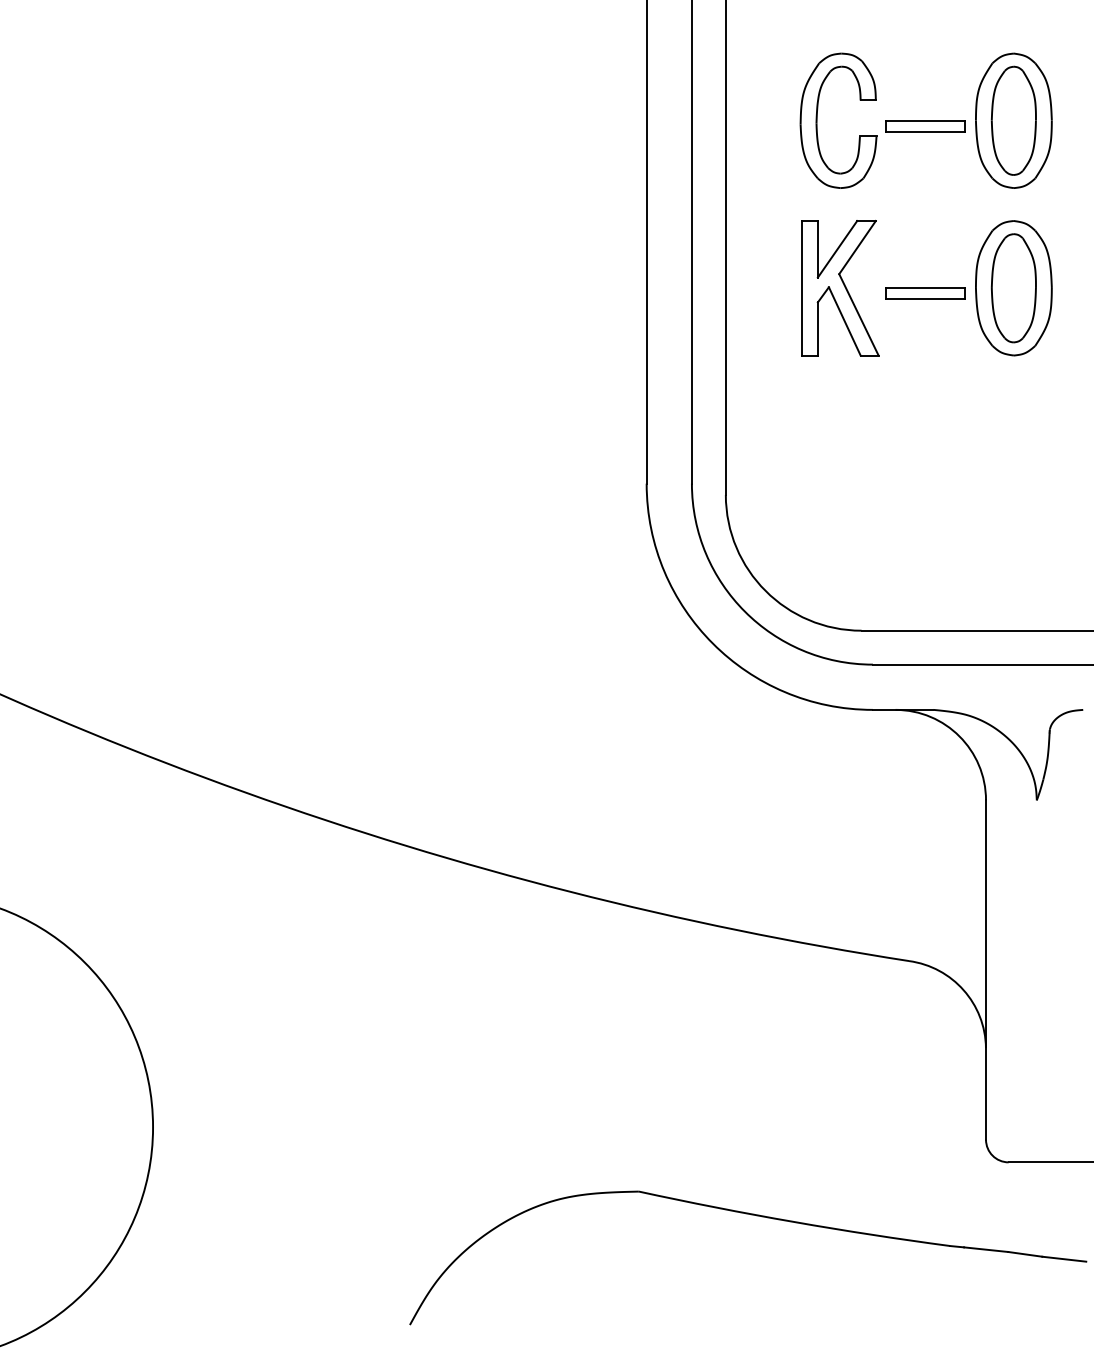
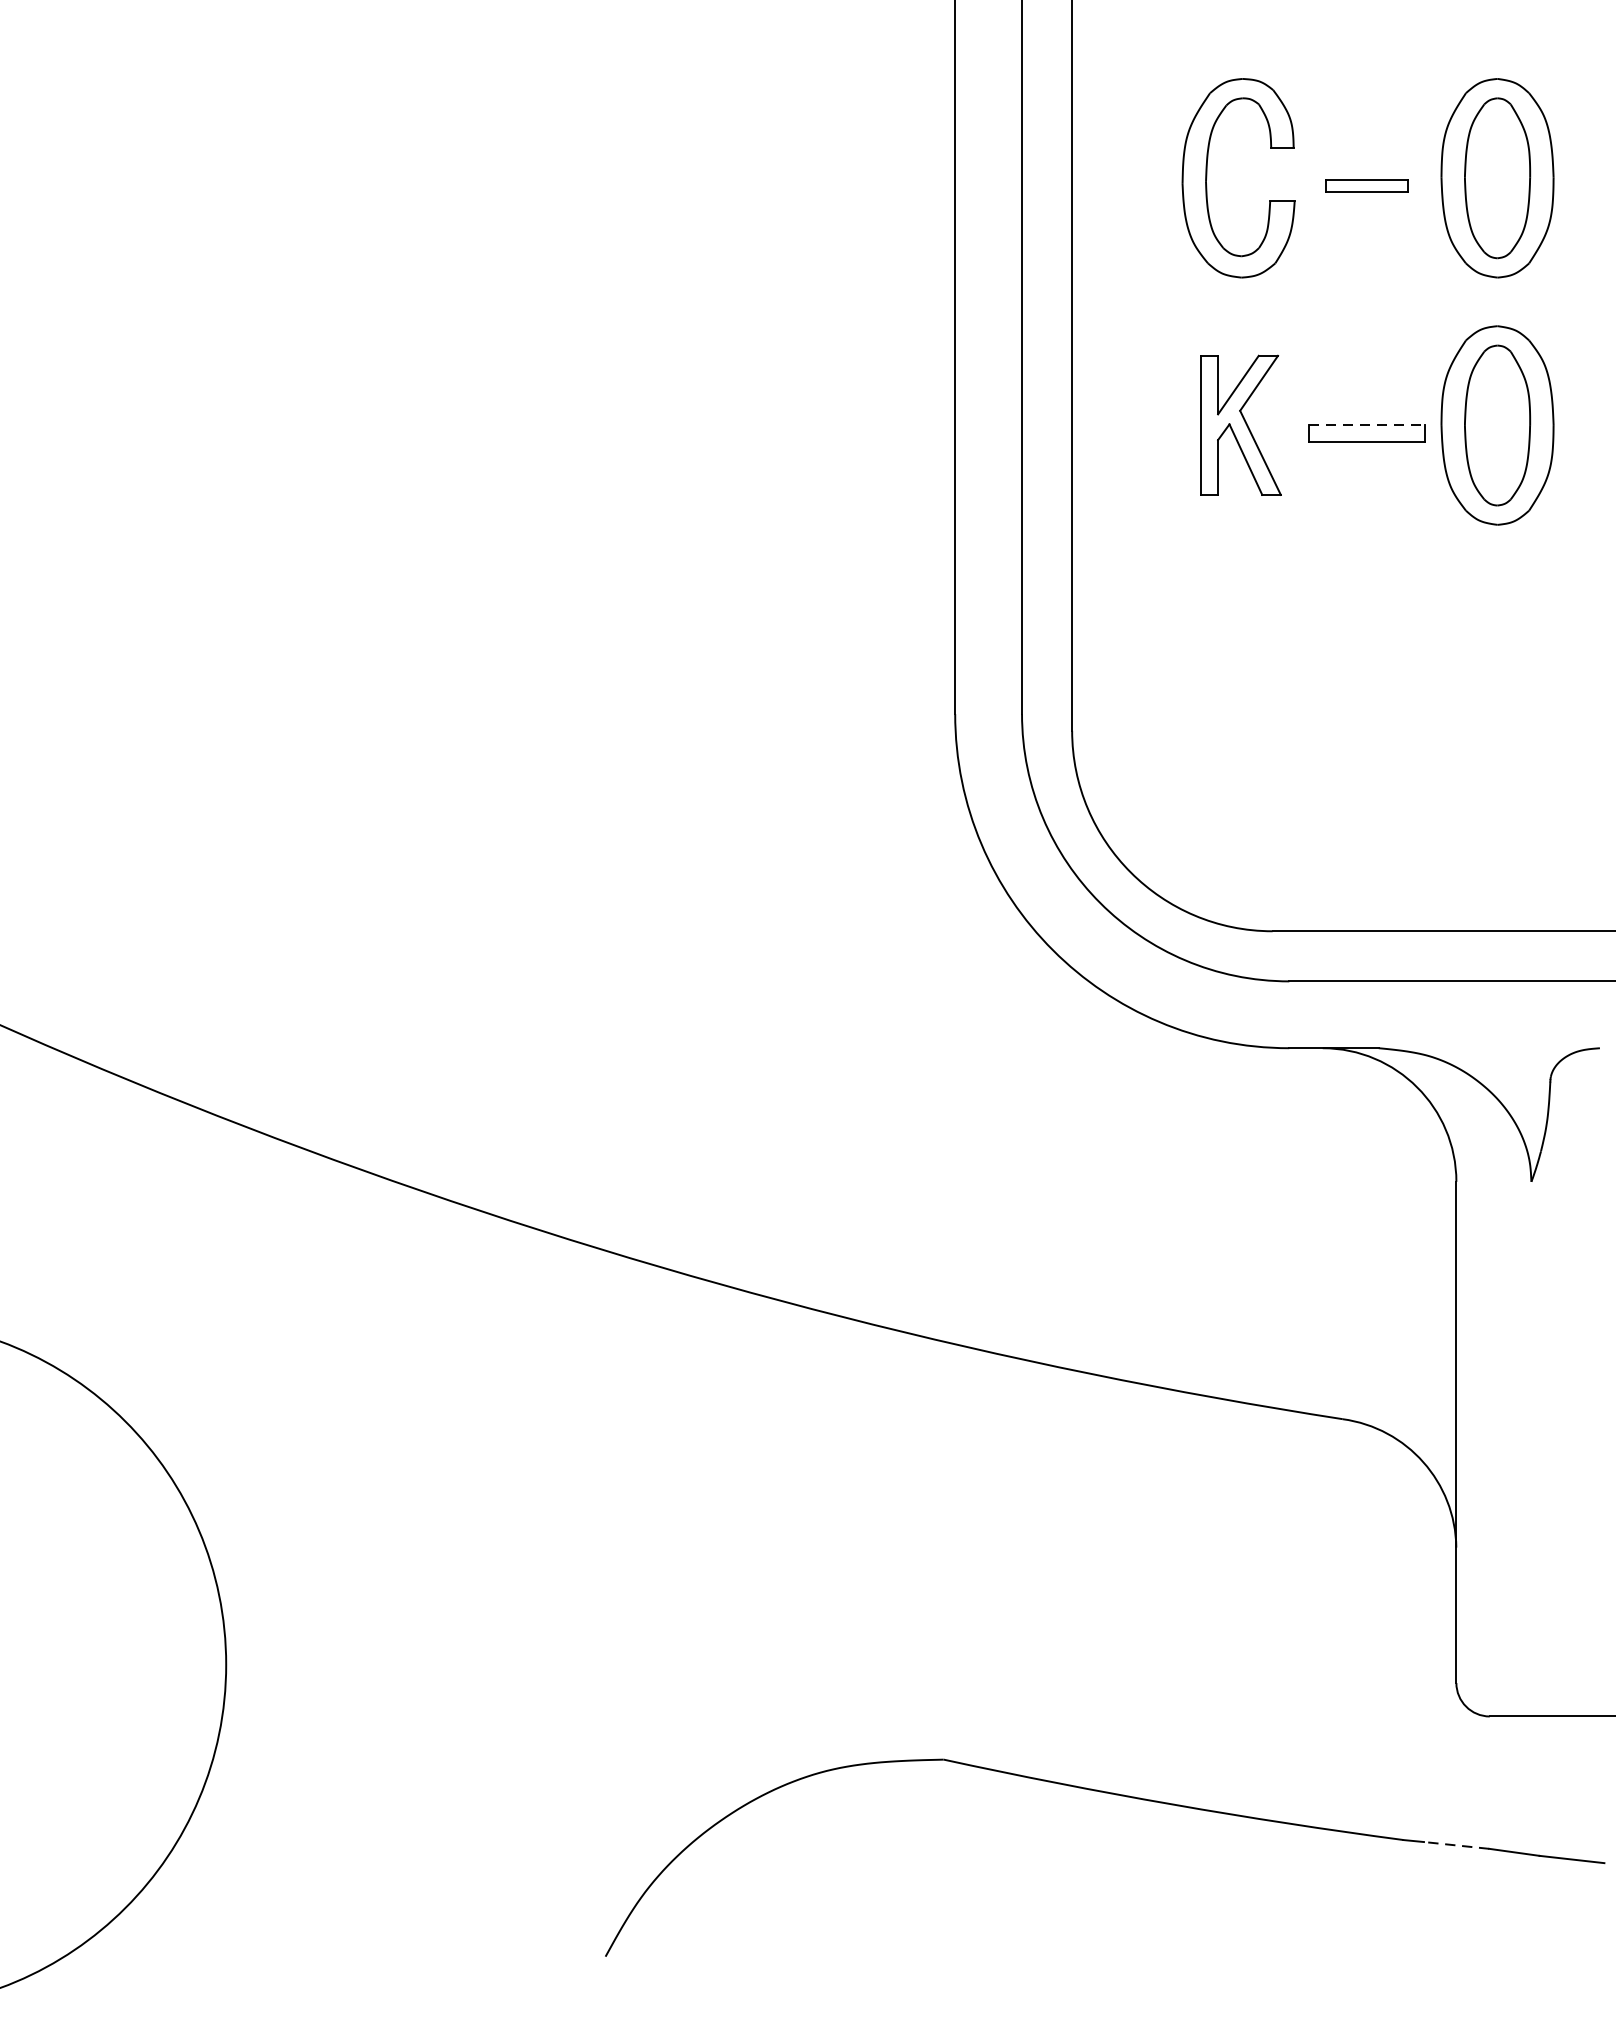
part: (925, 126) -> (1367, 186), size x0.7
part: (840, 287) -> (1241, 424), size x0.7
line: (926, 287) -> (1368, 424), solid -> dashed
line: (985, 1249) -> (1455, 1845), solid -> dashed

